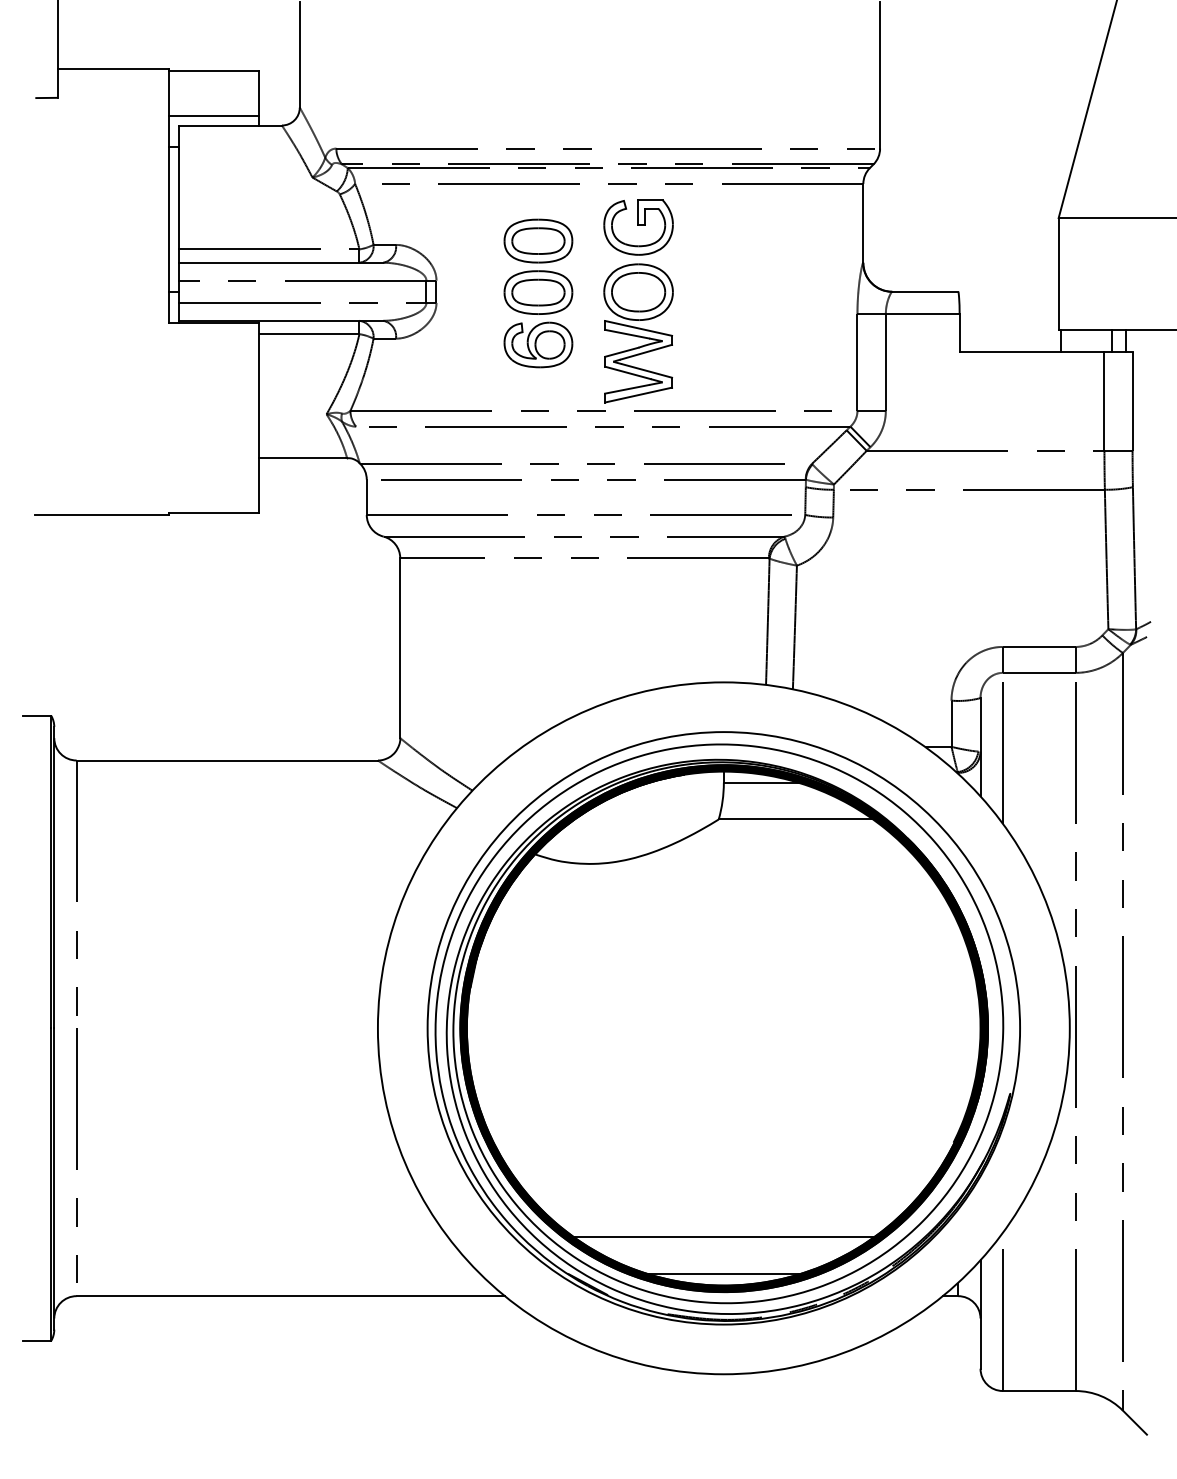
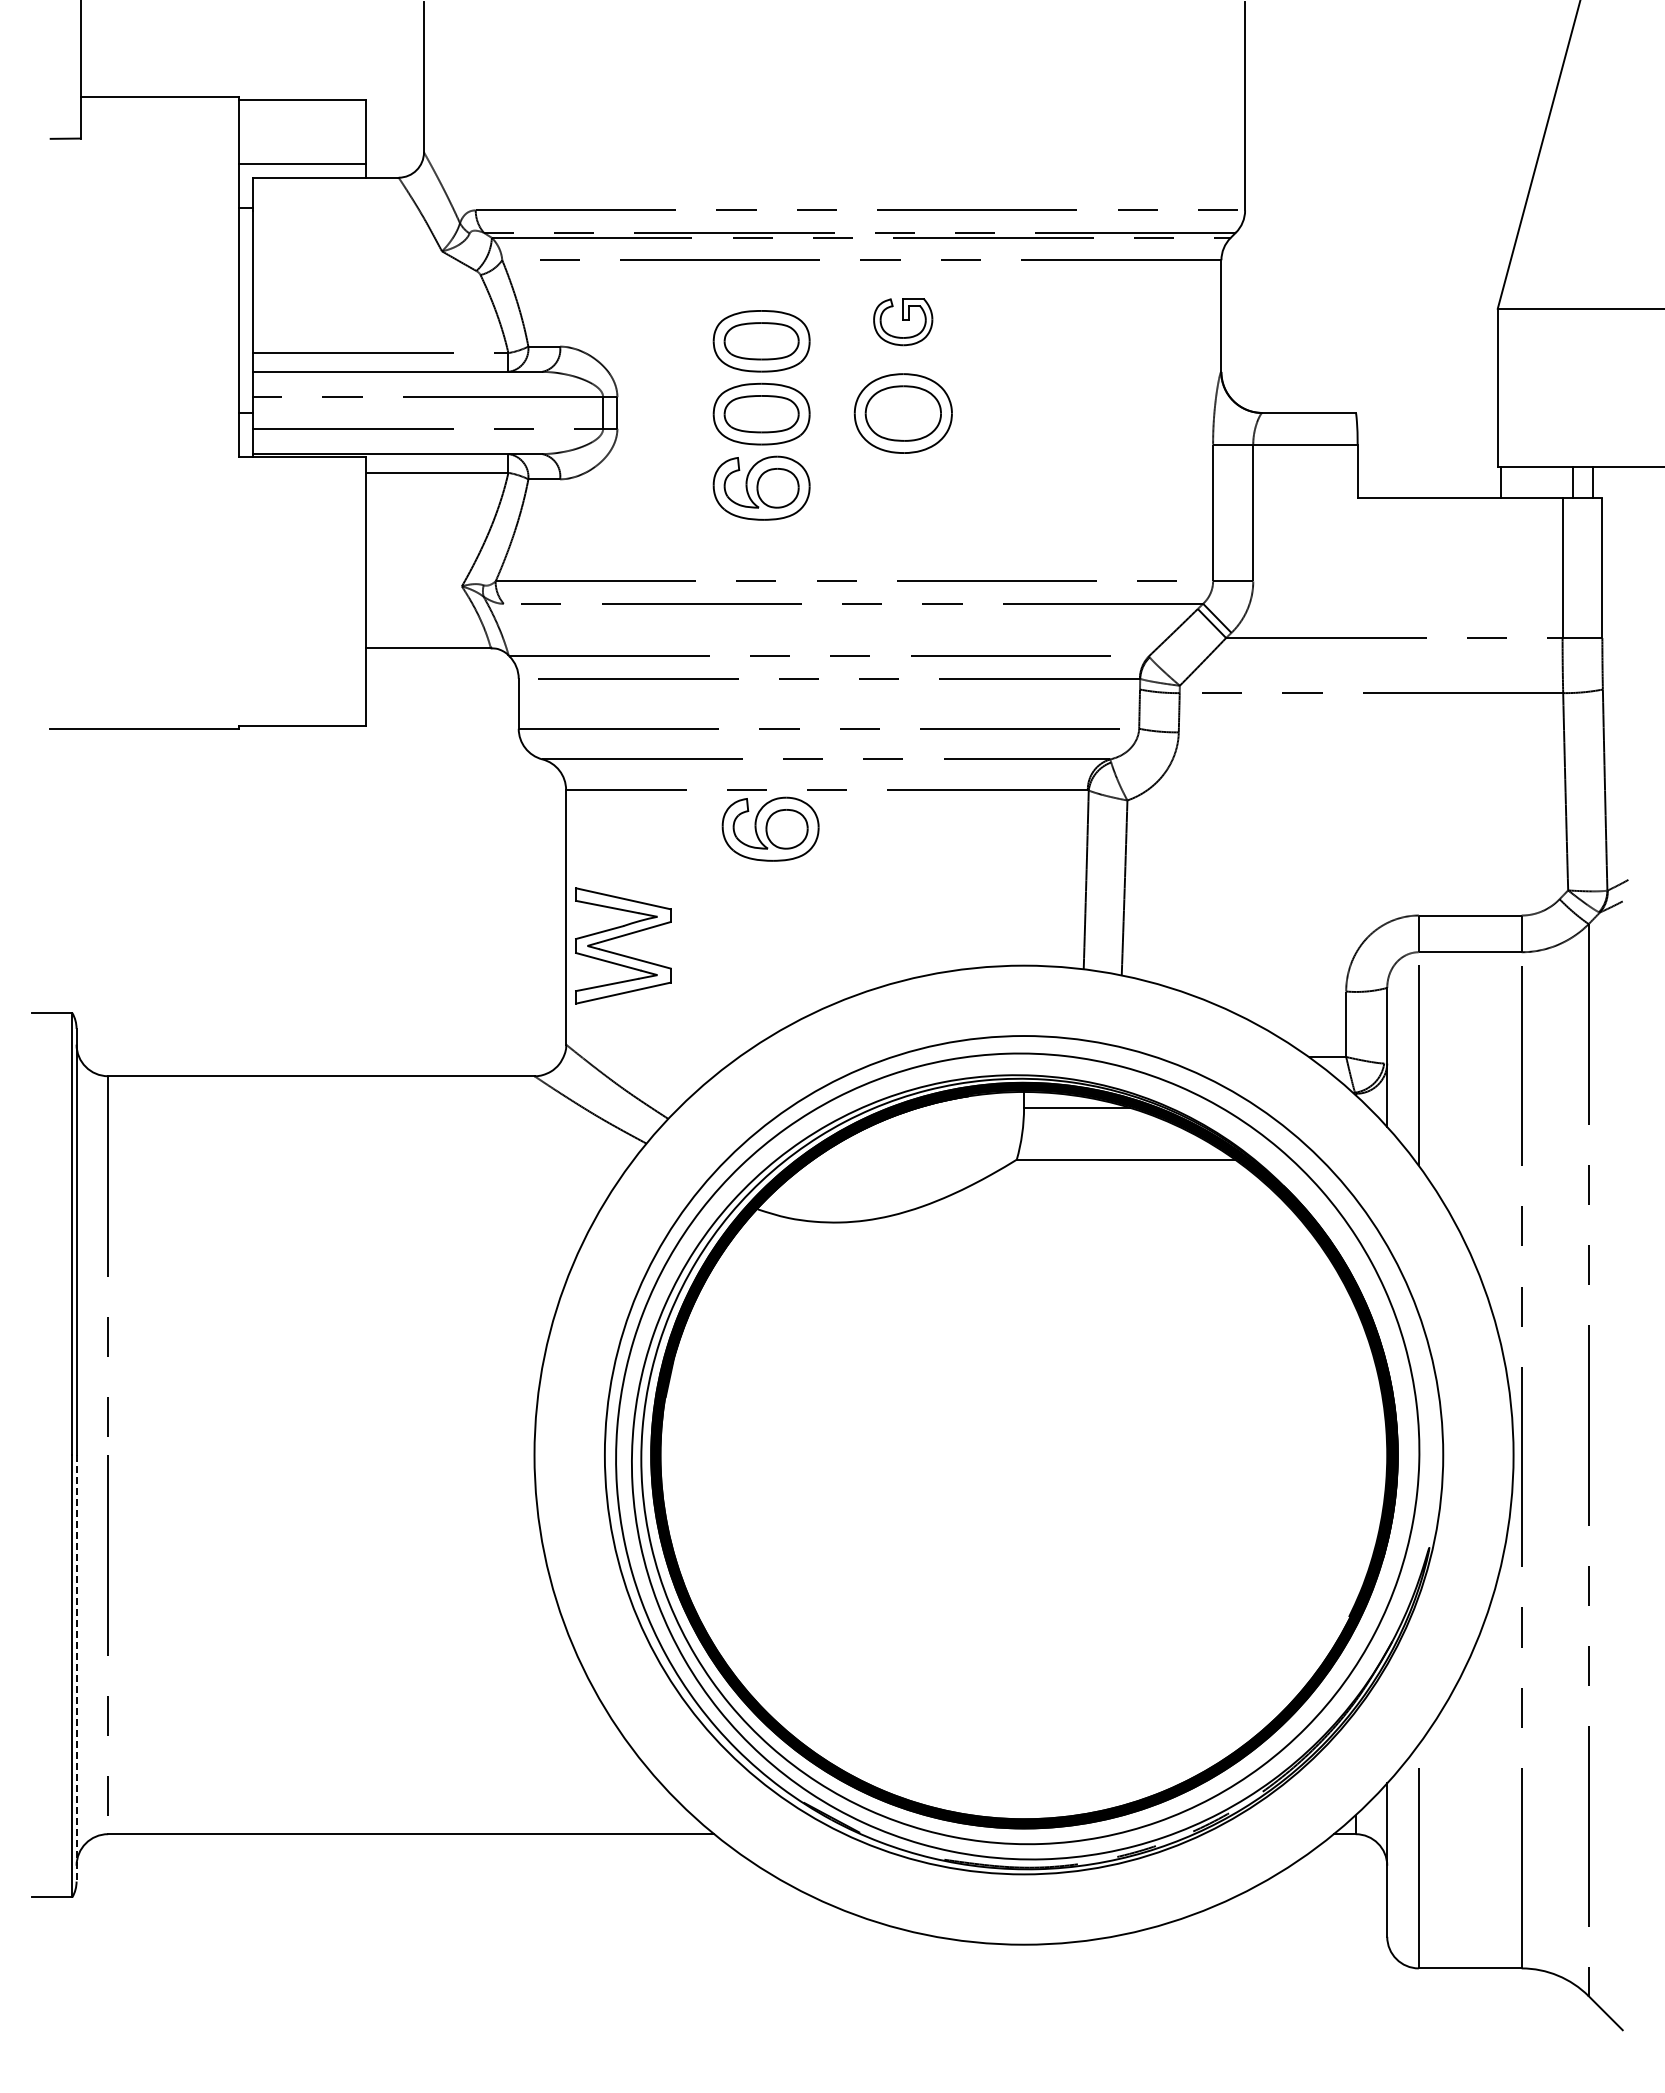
part: (637, 227) -> (902, 321), size x0.6
part: (637, 355) -> (621, 937), moved
part: (544, 585) -> (770, 828), added
line: (54, 1179) -> (76, 1668), solid -> dashed
line: (723, 1237) -> (1023, 1750), removed
line: (723, 1273) -> (1023, 1802), removed

